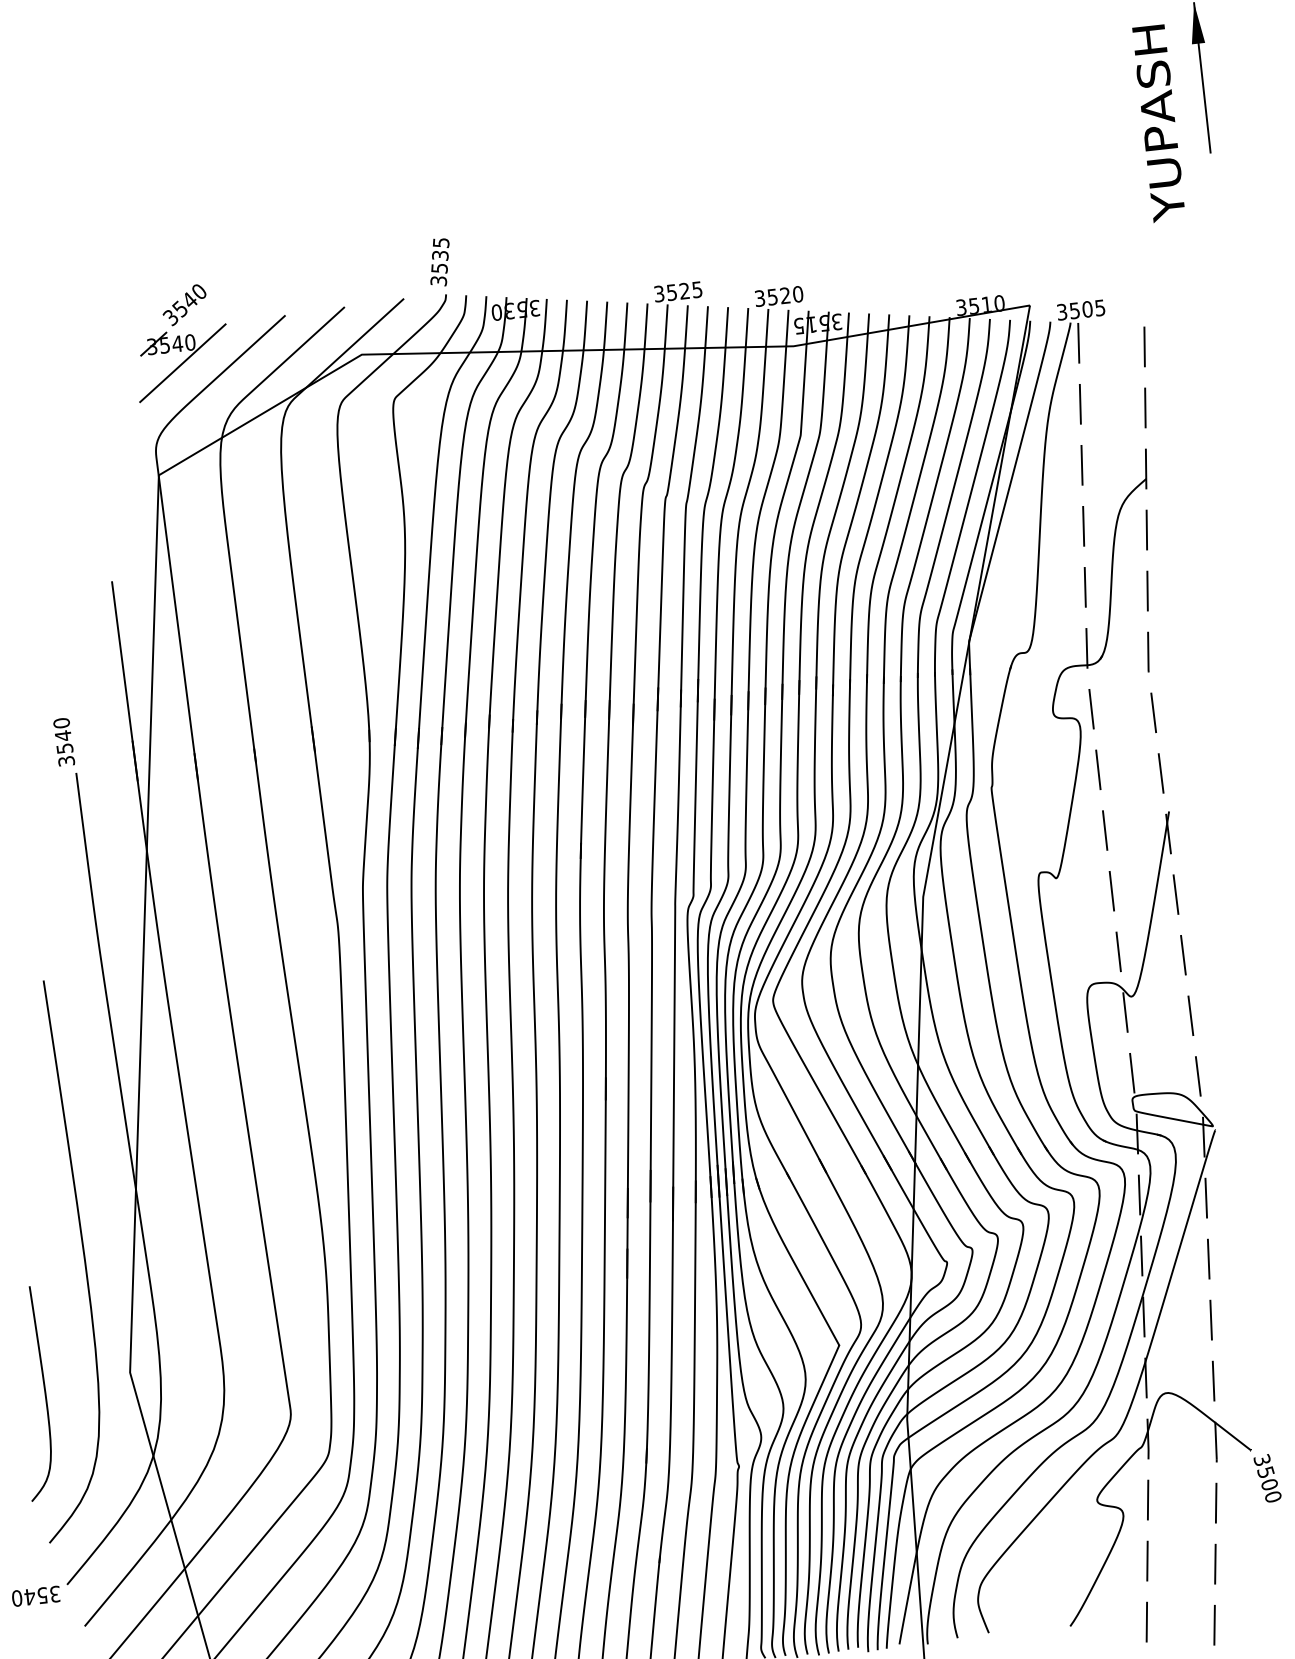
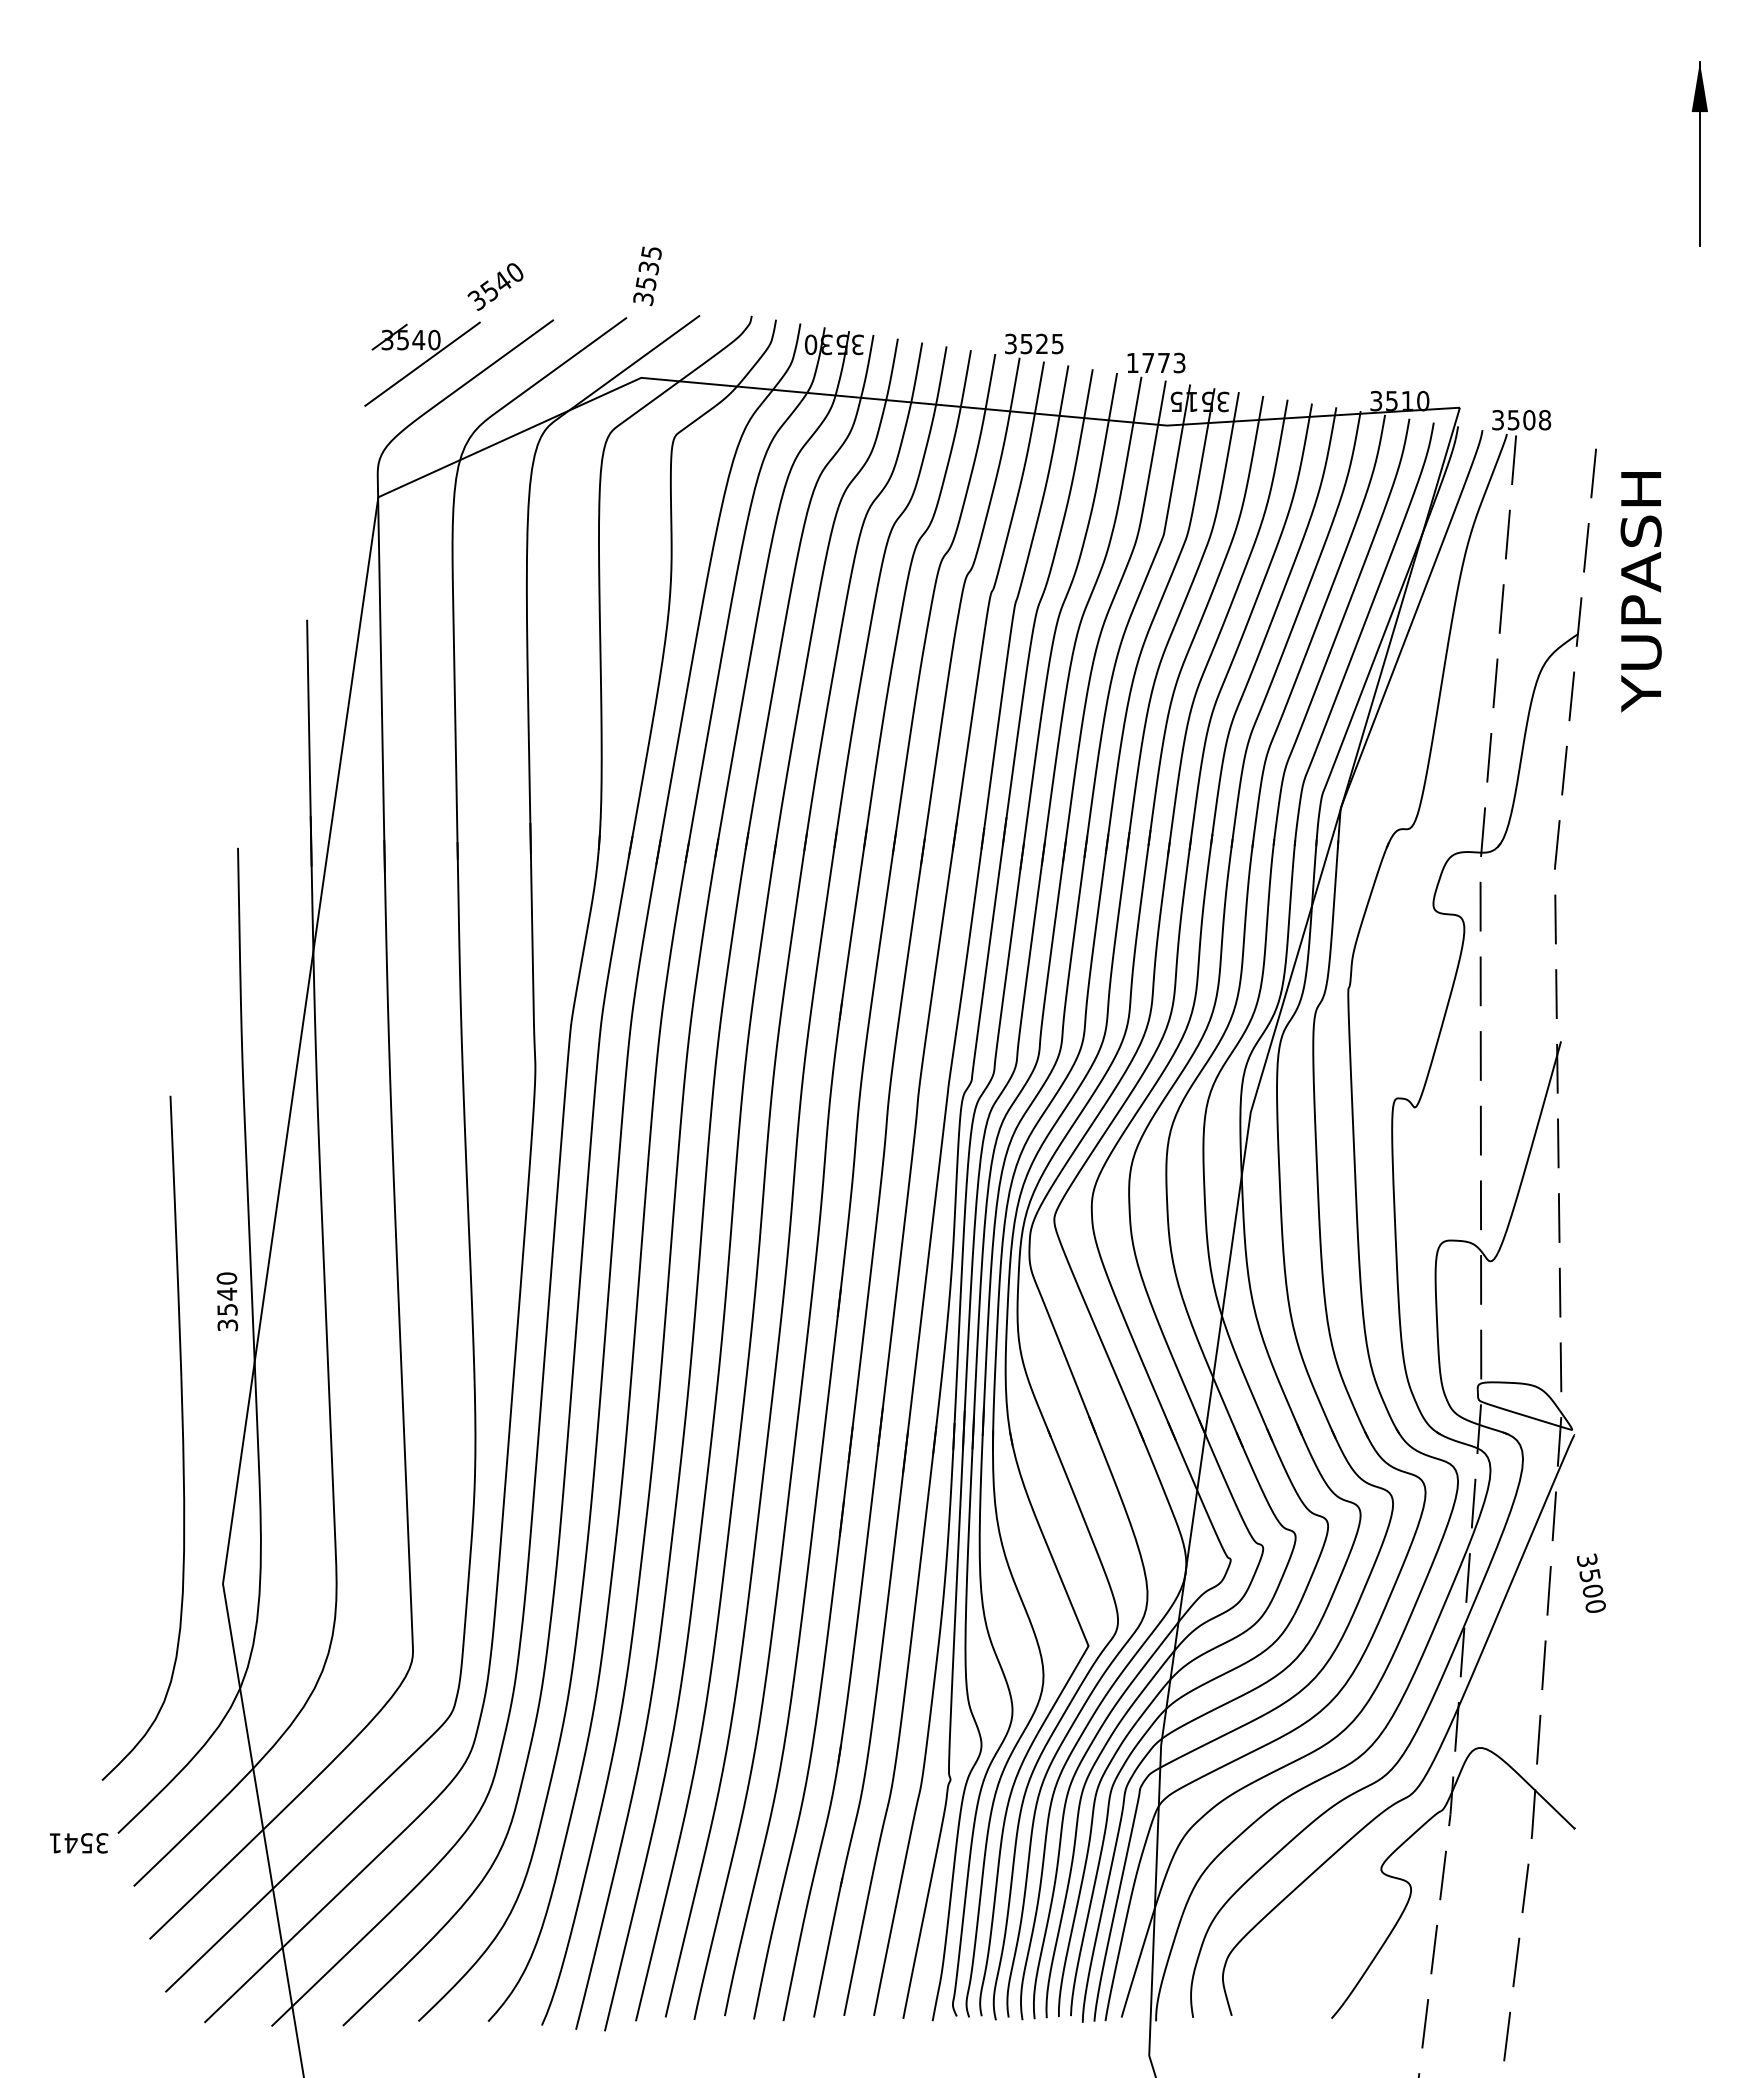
text: (1158, 124) -> (1640, 592), moved
text: (439, 262) -> (647, 276), moved
text: (778, 296) -> (1155, 362), 3520 -> 1773
text: (184, 304) -> (495, 286), moved
text: (1100, 308) -> (1545, 420), 3505 -> 3508
text: (64, 741) -> (227, 1301), moved
curve: (44, 1392) -> (116, 1596), removed
text: (1267, 1477) -> (1591, 1582), moved
text: (17, 1598) -> (55, 1843), 3540 -> 3541

